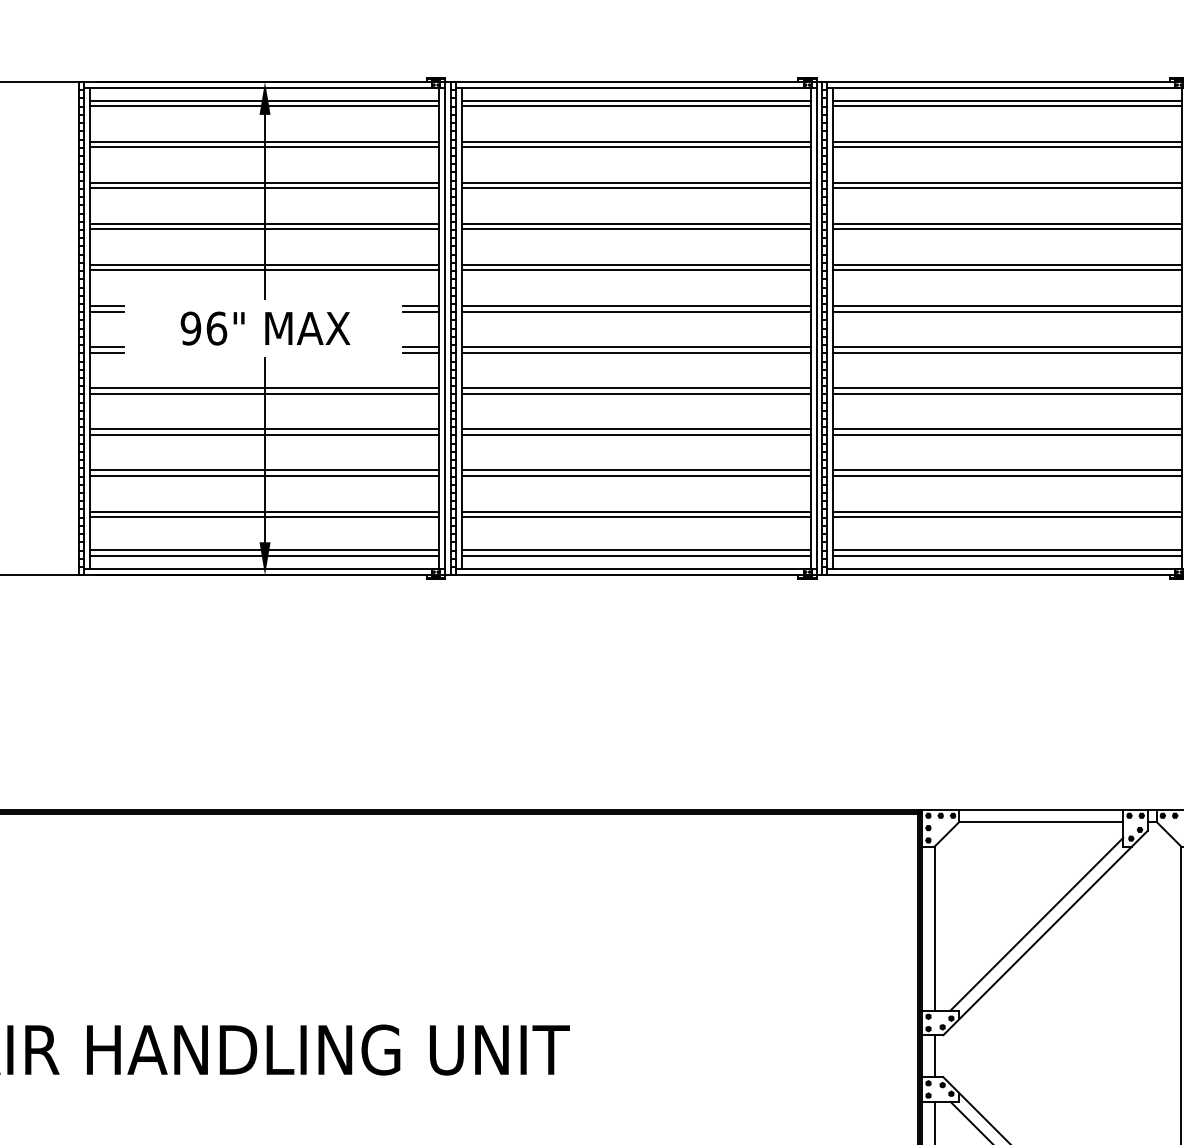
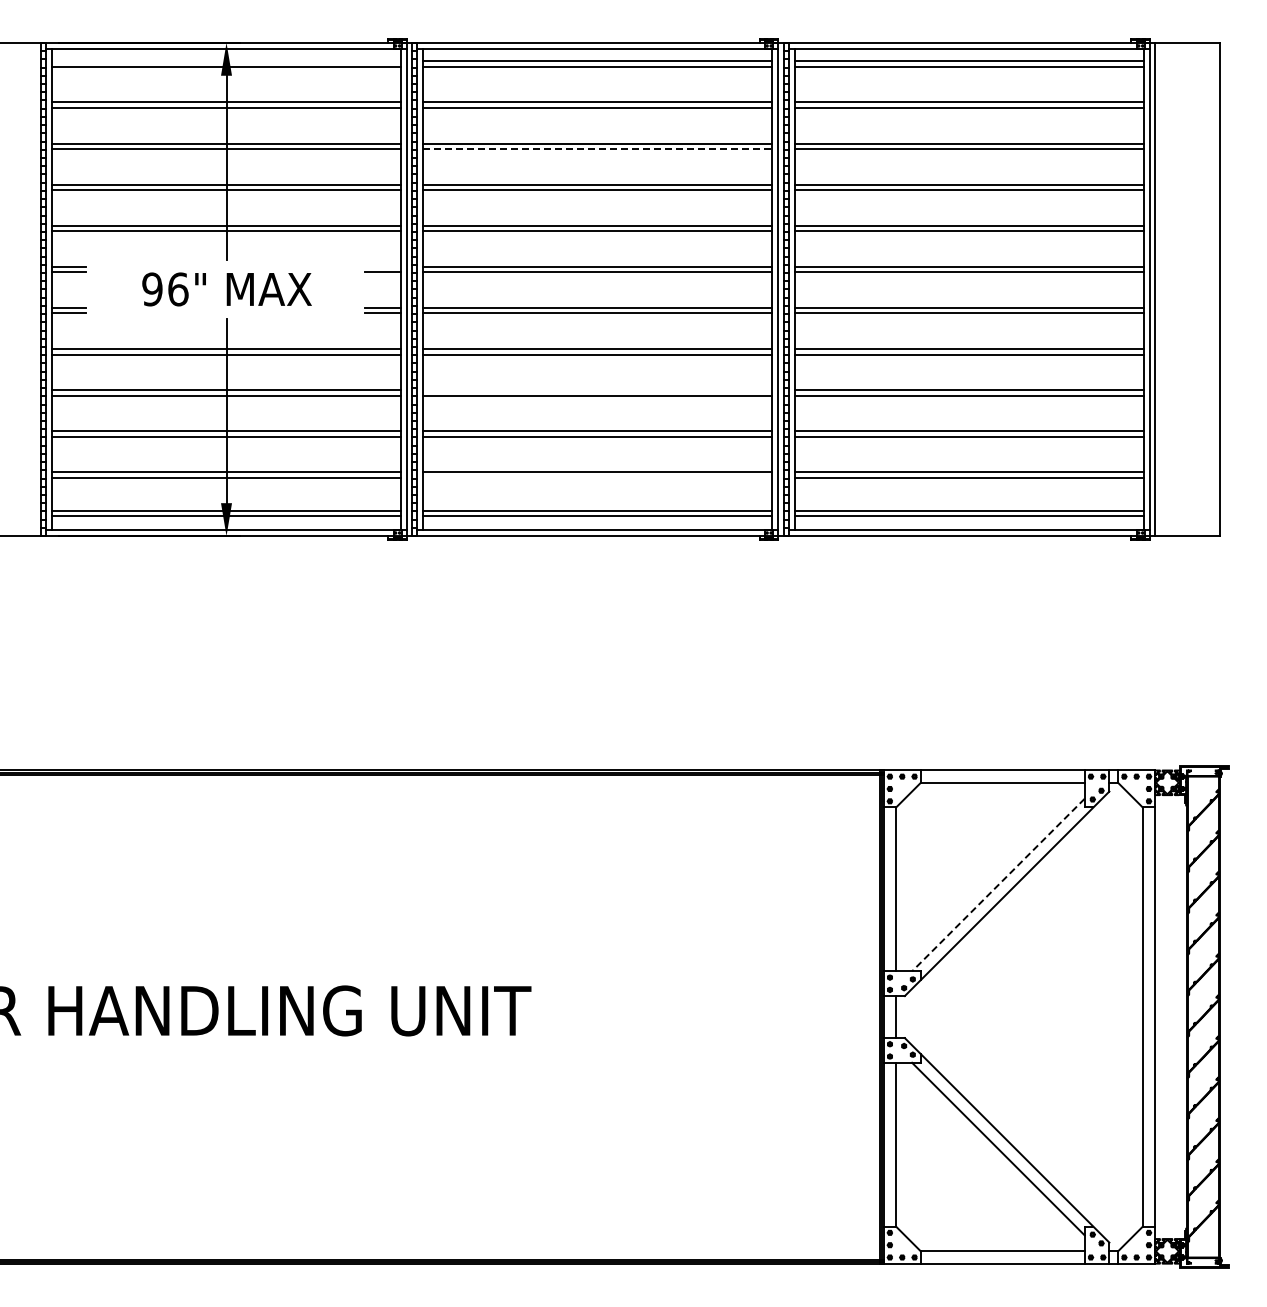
line: (264, 100) -> (225, 61), removed
line: (637, 188) -> (598, 149), solid -> dashed
line: (421, 305) -> (382, 266), removed
line: (636, 429) -> (597, 390), removed
line: (636, 516) -> (597, 477), removed
line: (1037, 924) -> (998, 885), solid -> dashed

